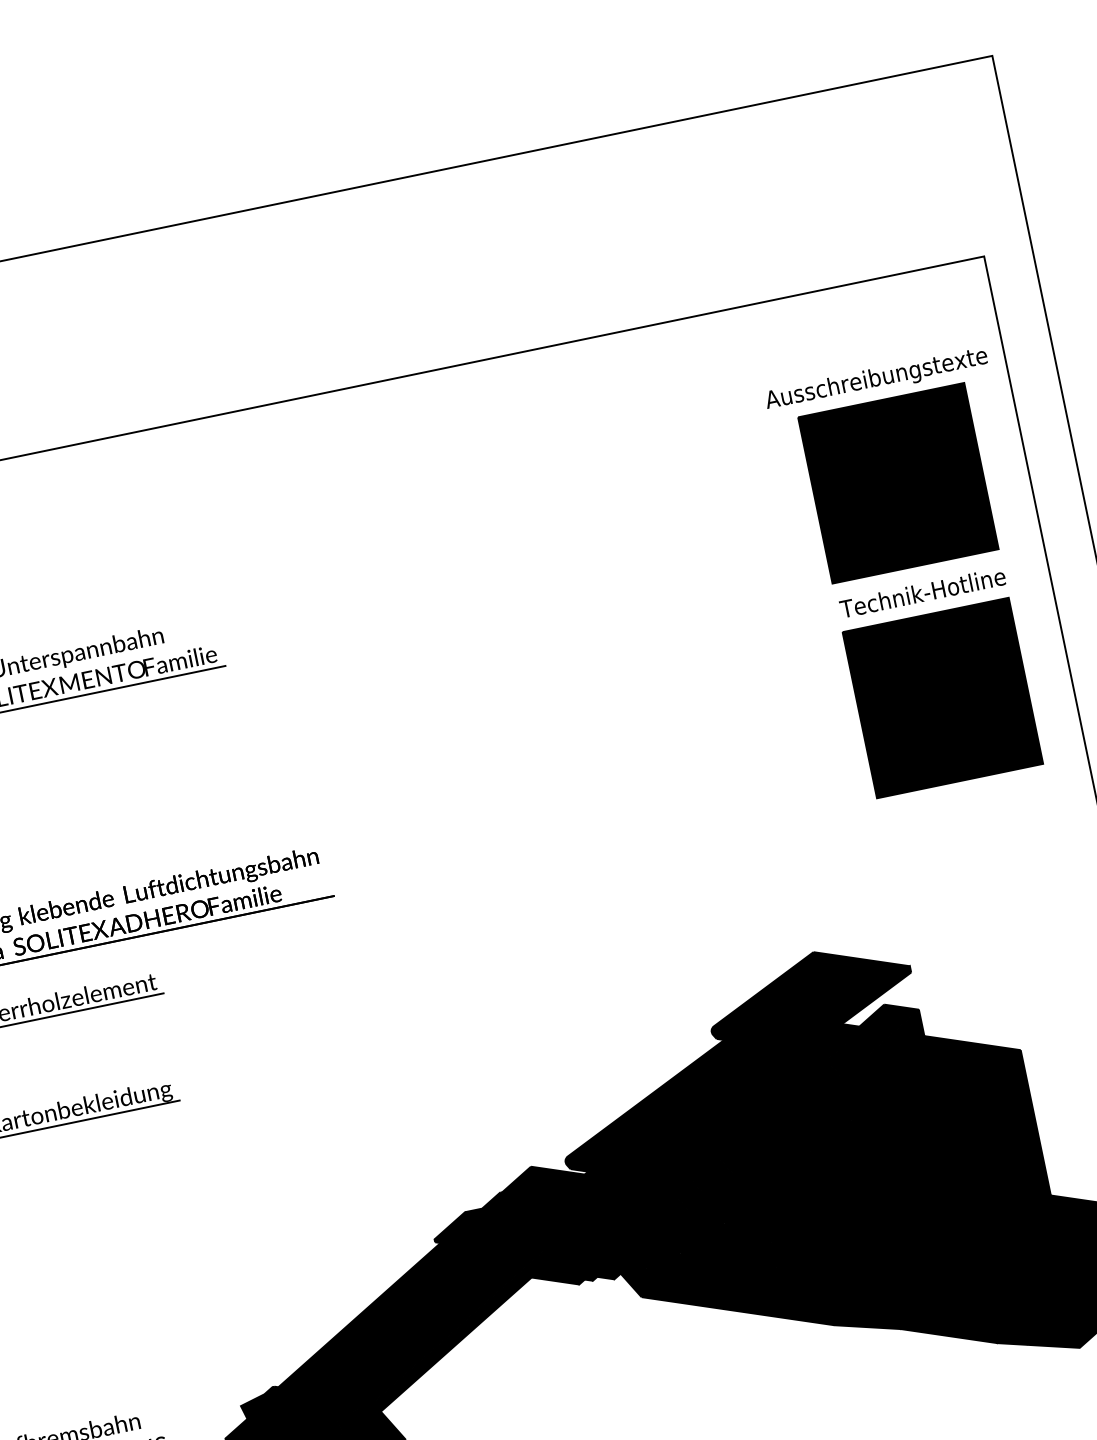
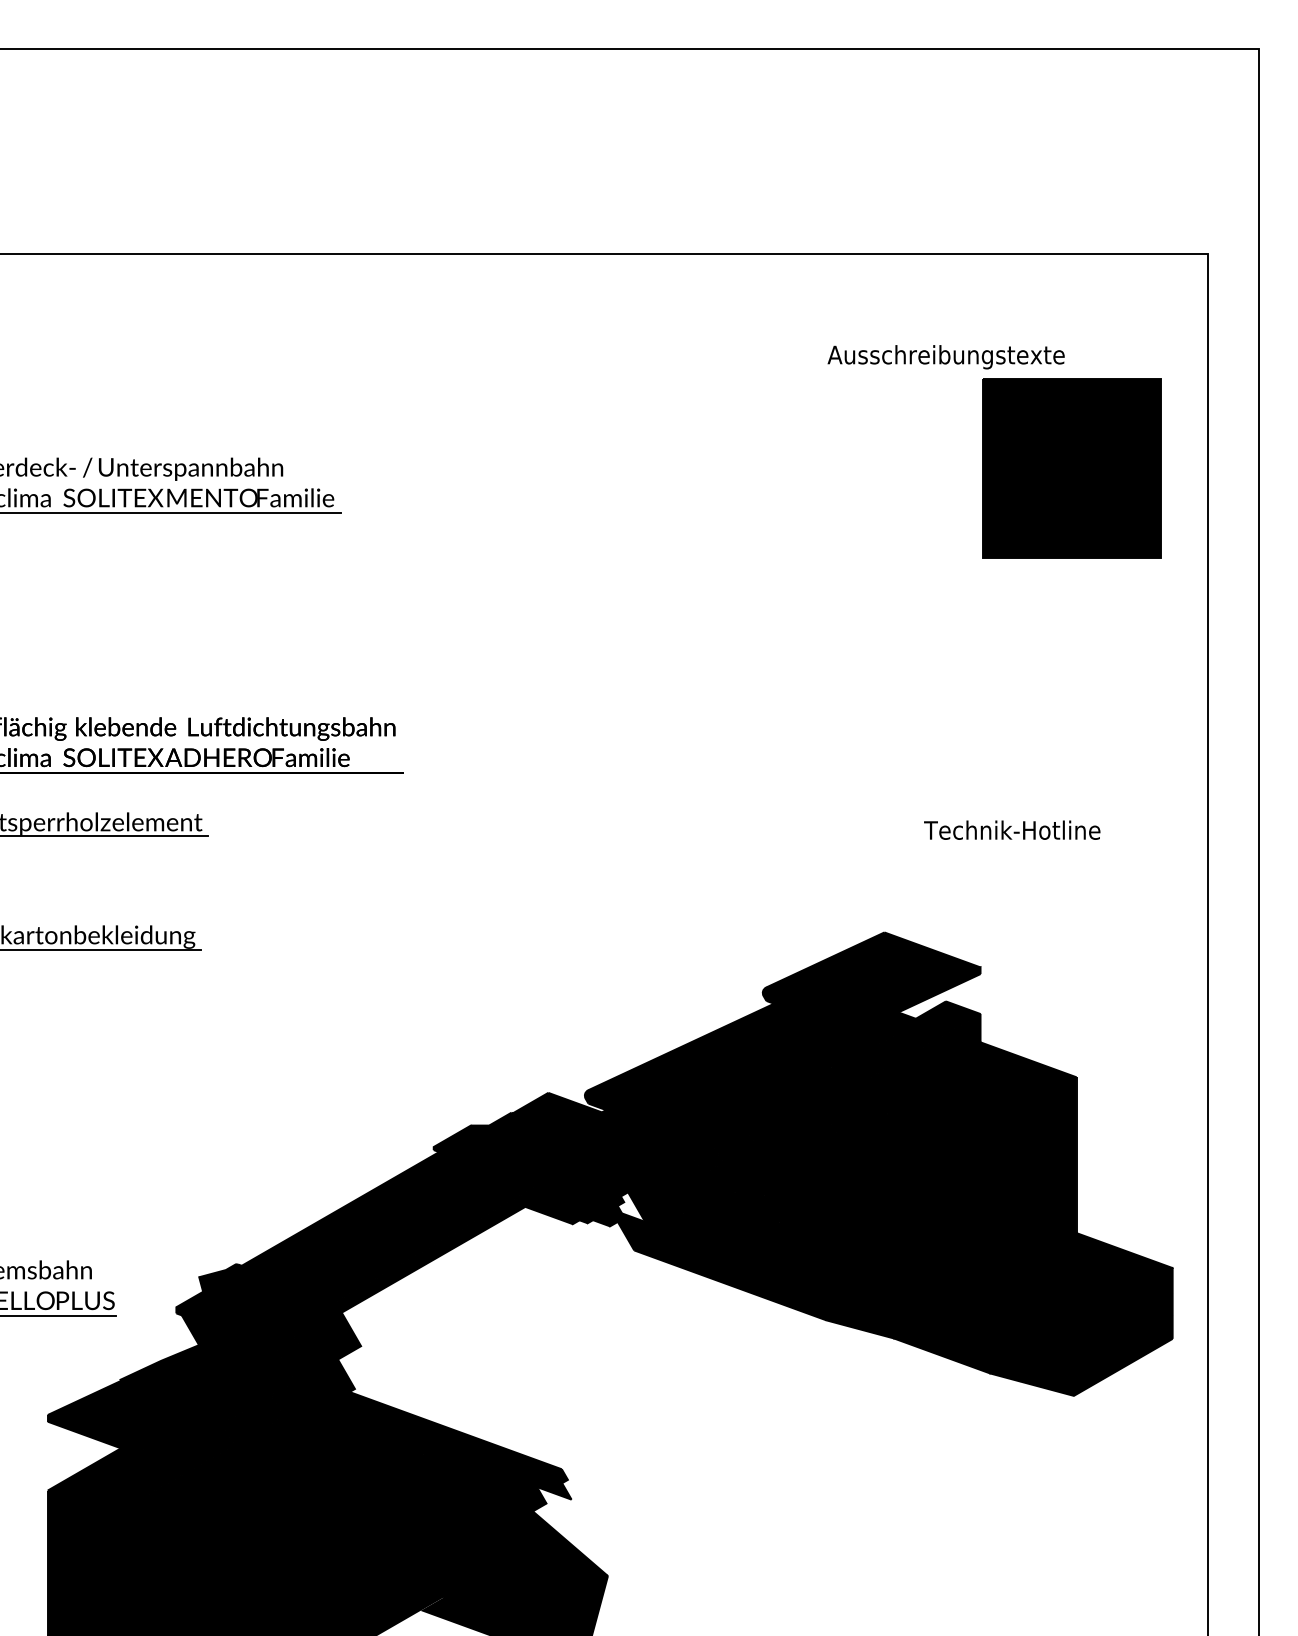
text: (875, 380) -> (945, 357), moved
text: (922, 592) -> (1012, 829), moved
part: (942, 697) -> (1071, 698), removed
fill: (630, 1256) -> (631, 1206), removed

